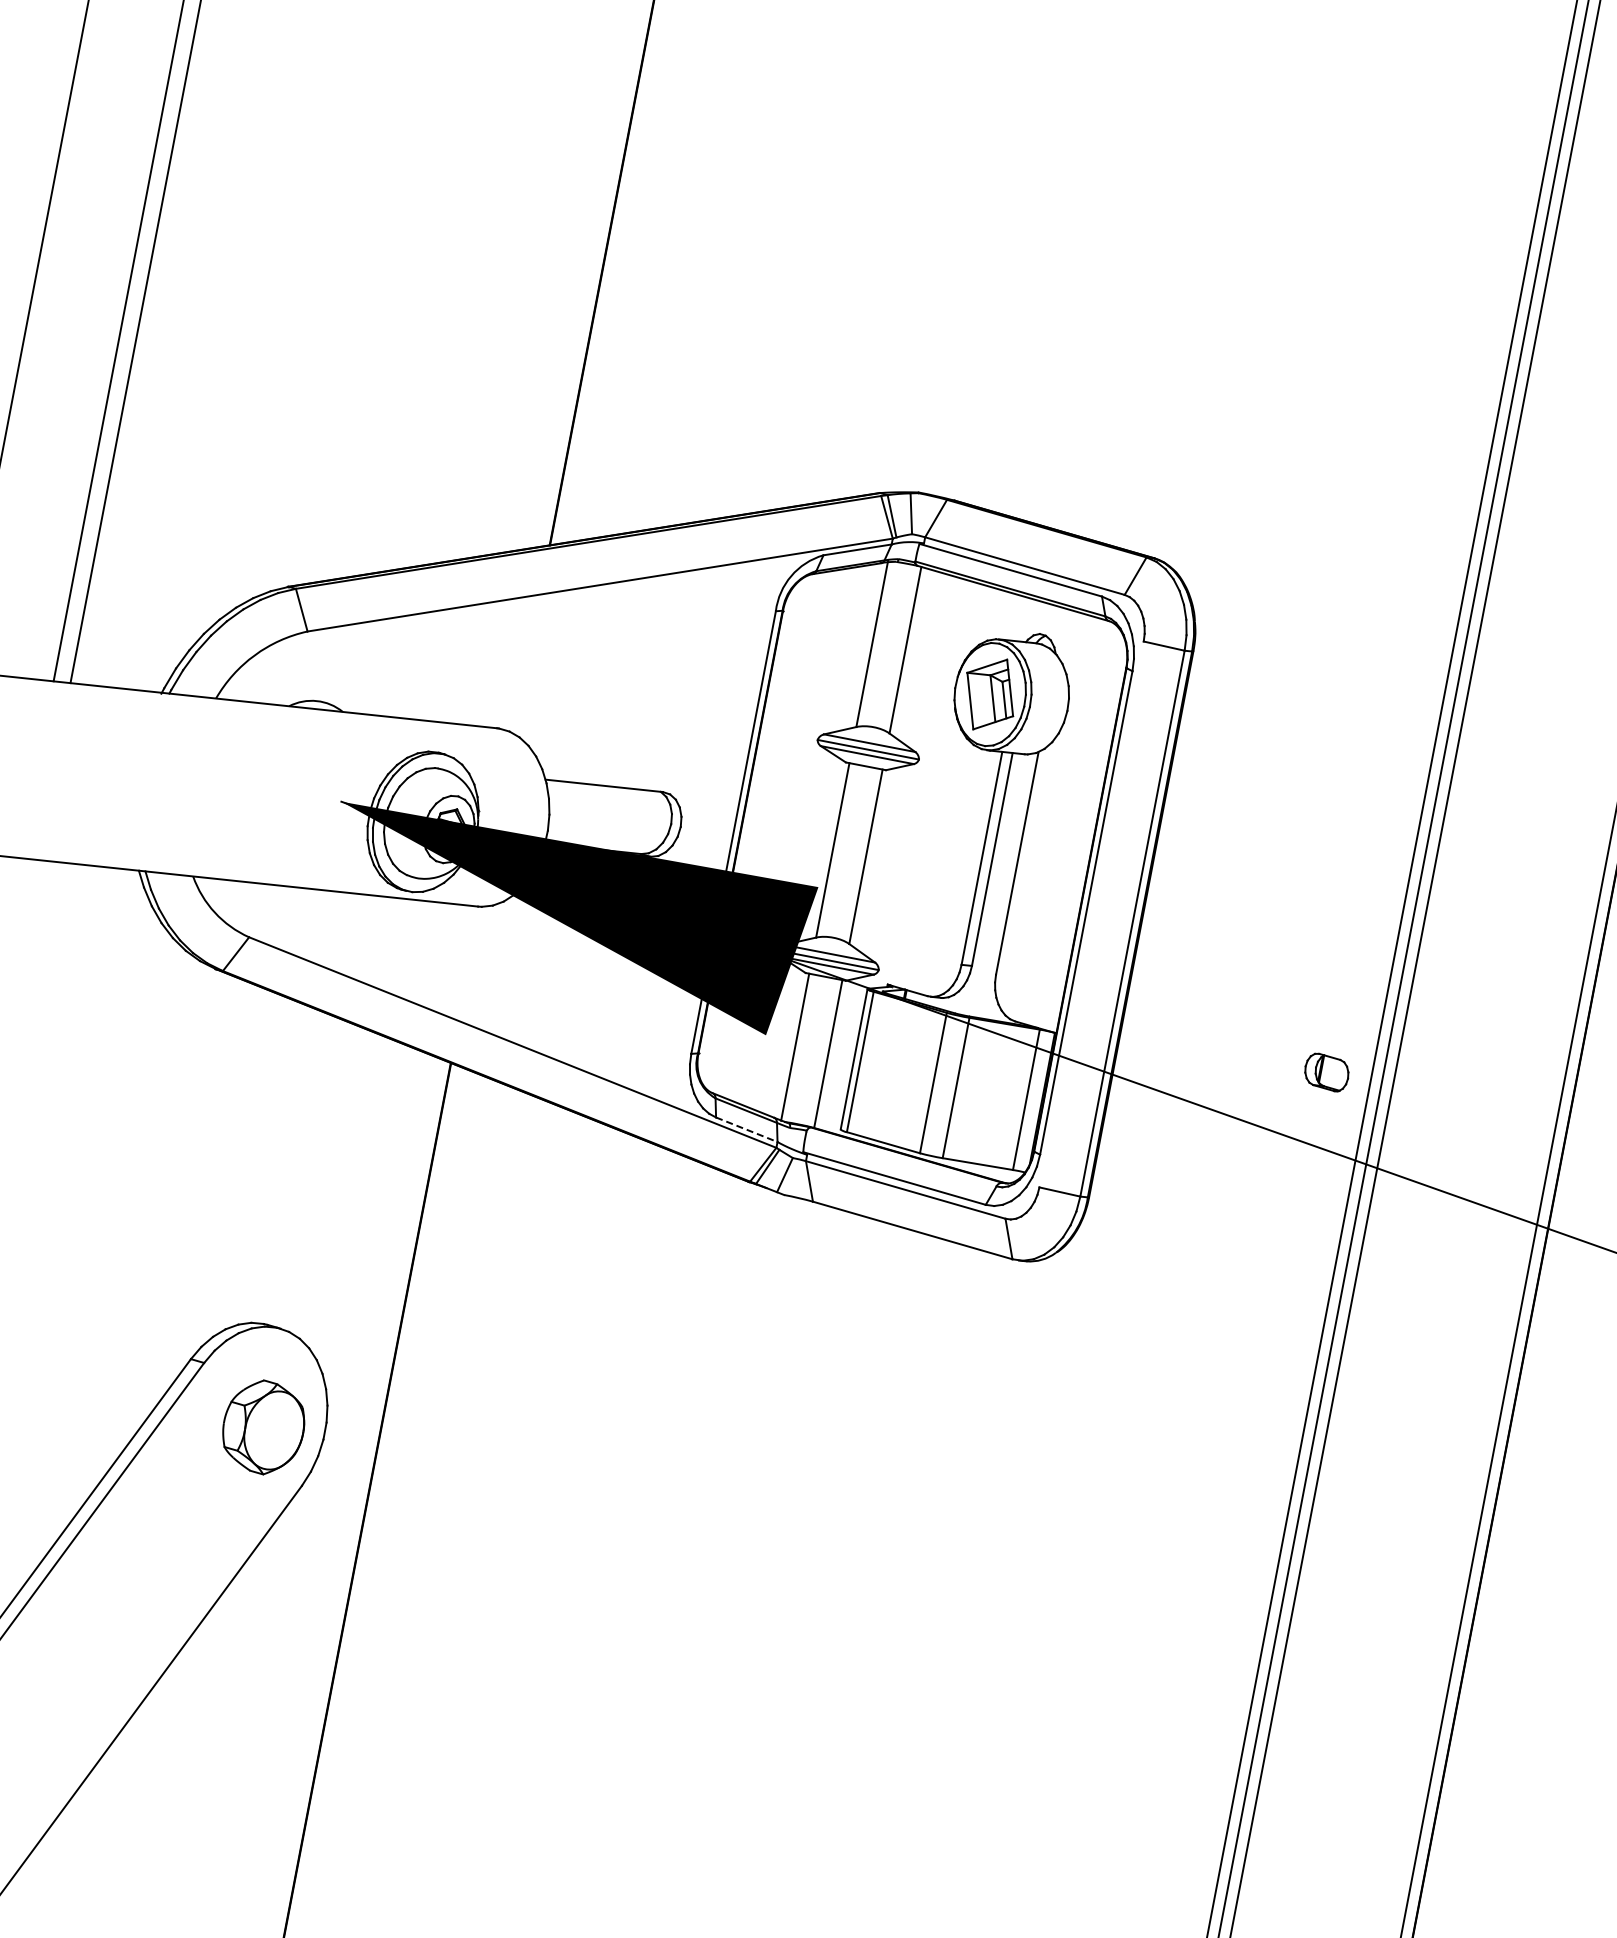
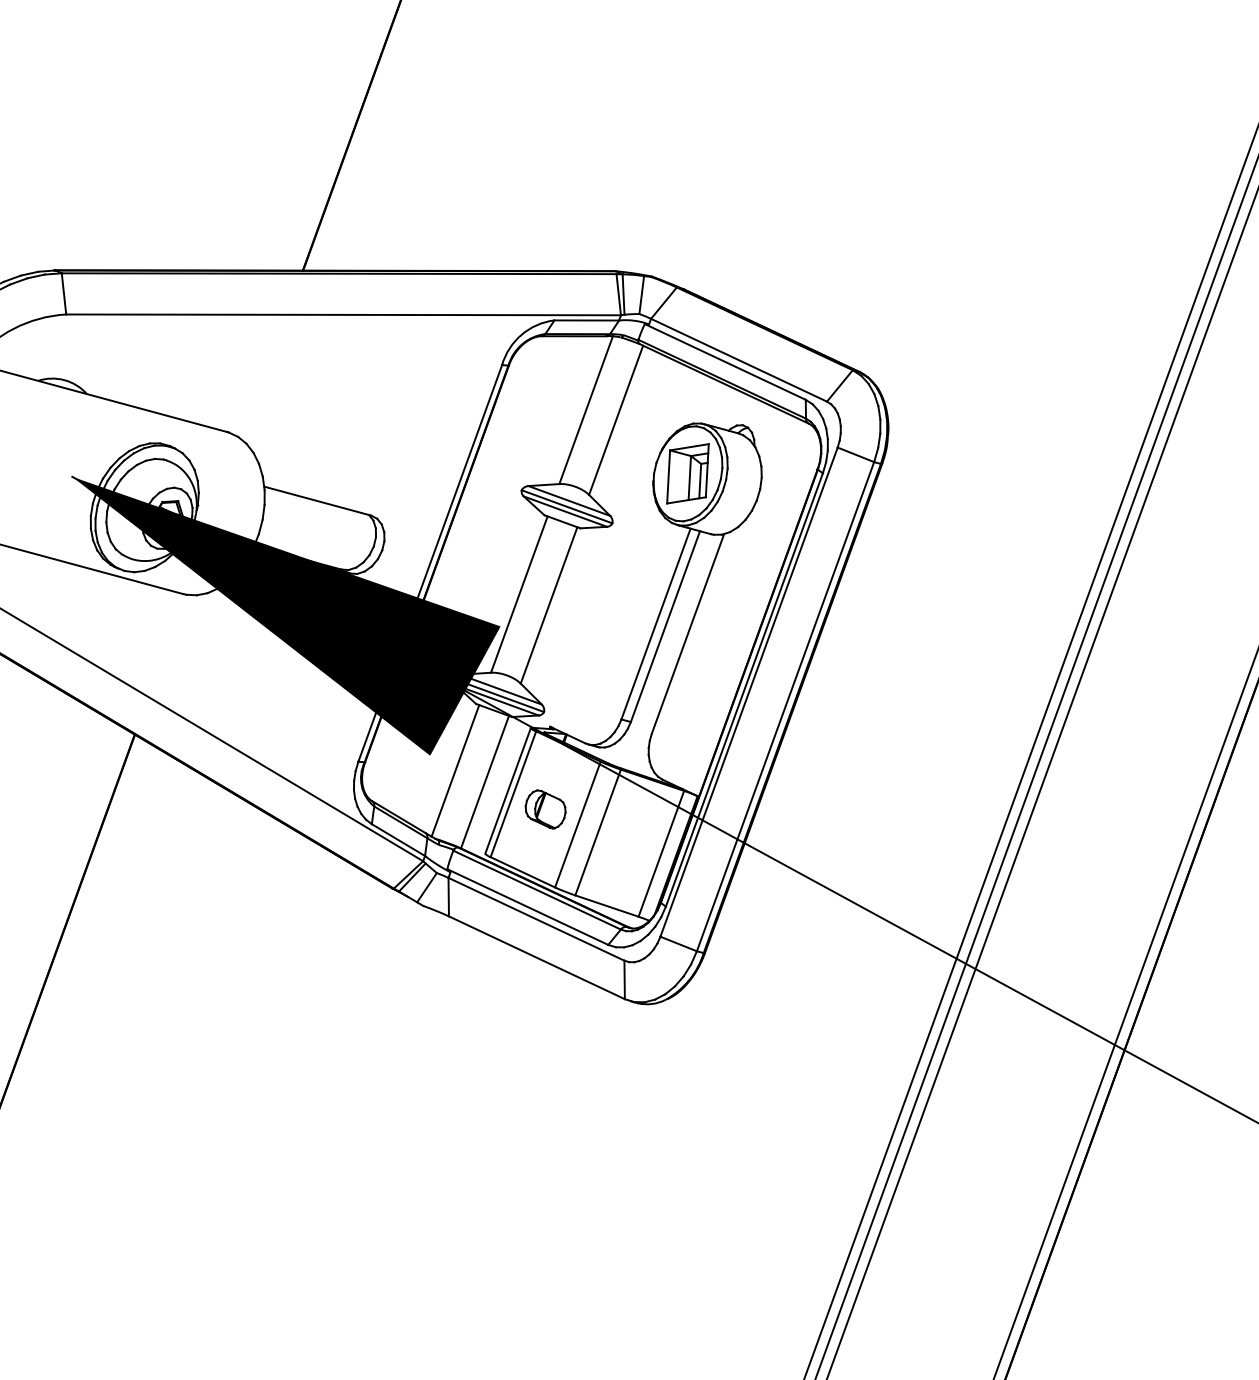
line: (1091, 914) -> (748, 692), added
part: (1326, 1072) -> (545, 809), moved
line: (747, 1129) -> (399, 839), dashed -> solid
line: (901, 1158) -> (537, 889), added

